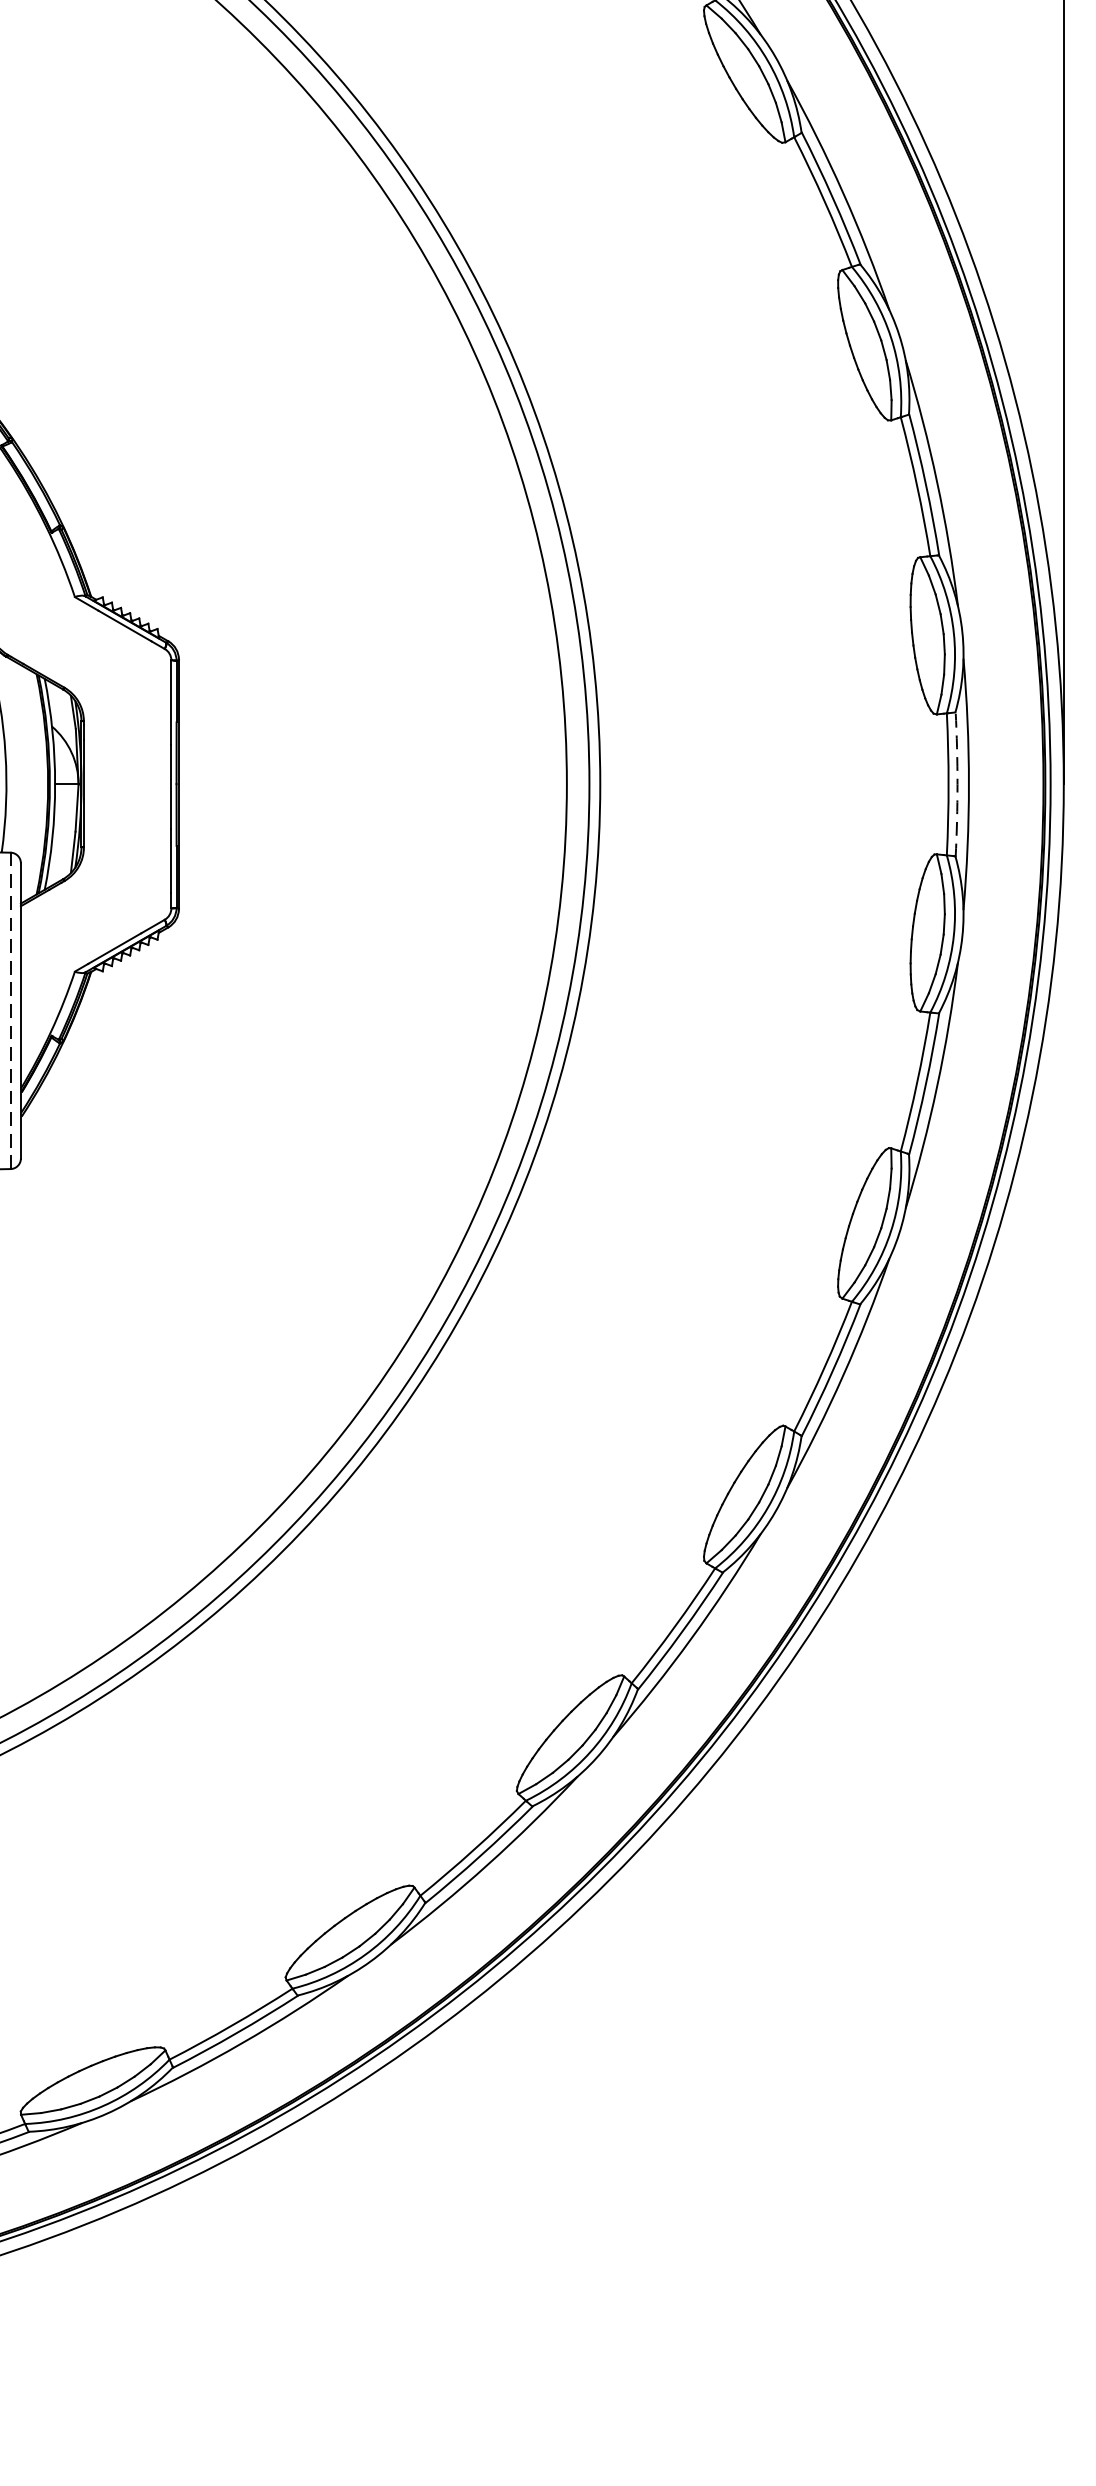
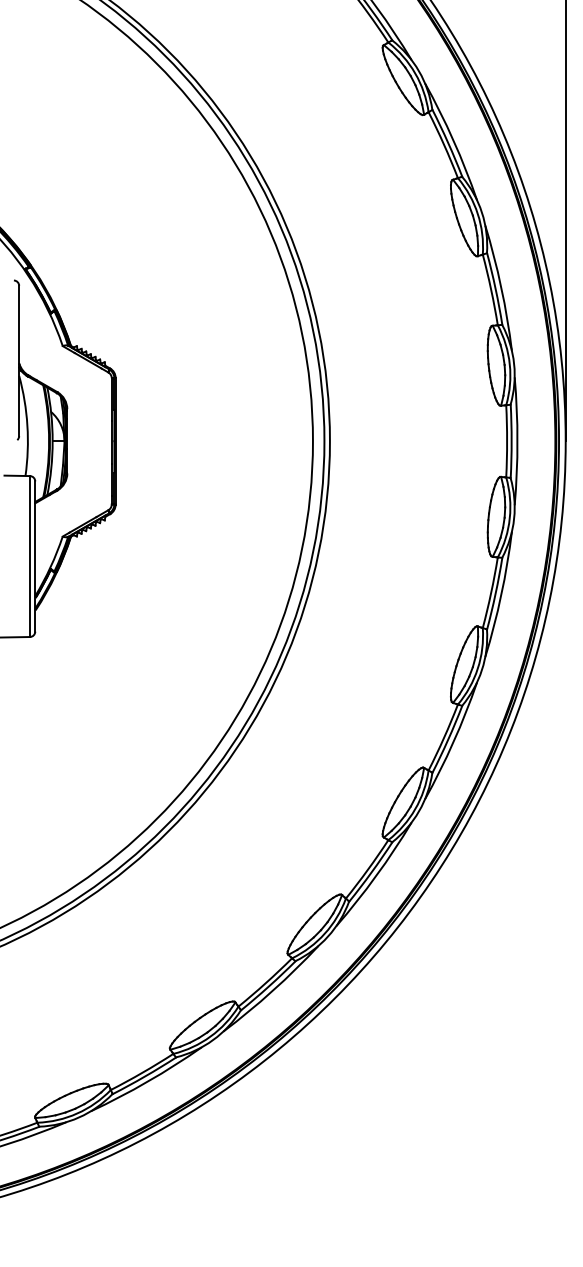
arc: (957, 784) -> (511, 441), dashed -> solid
line: (9, 1012) -> (29, 557), dashed -> solid

